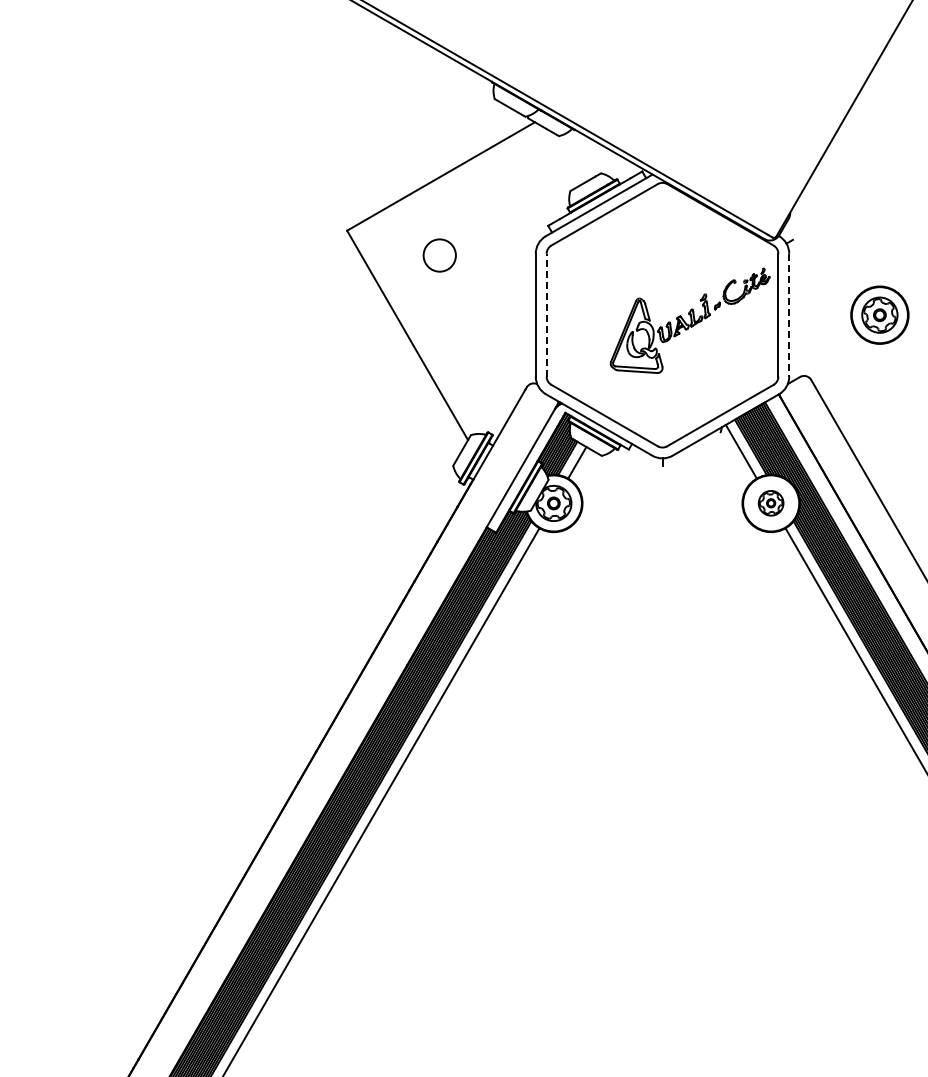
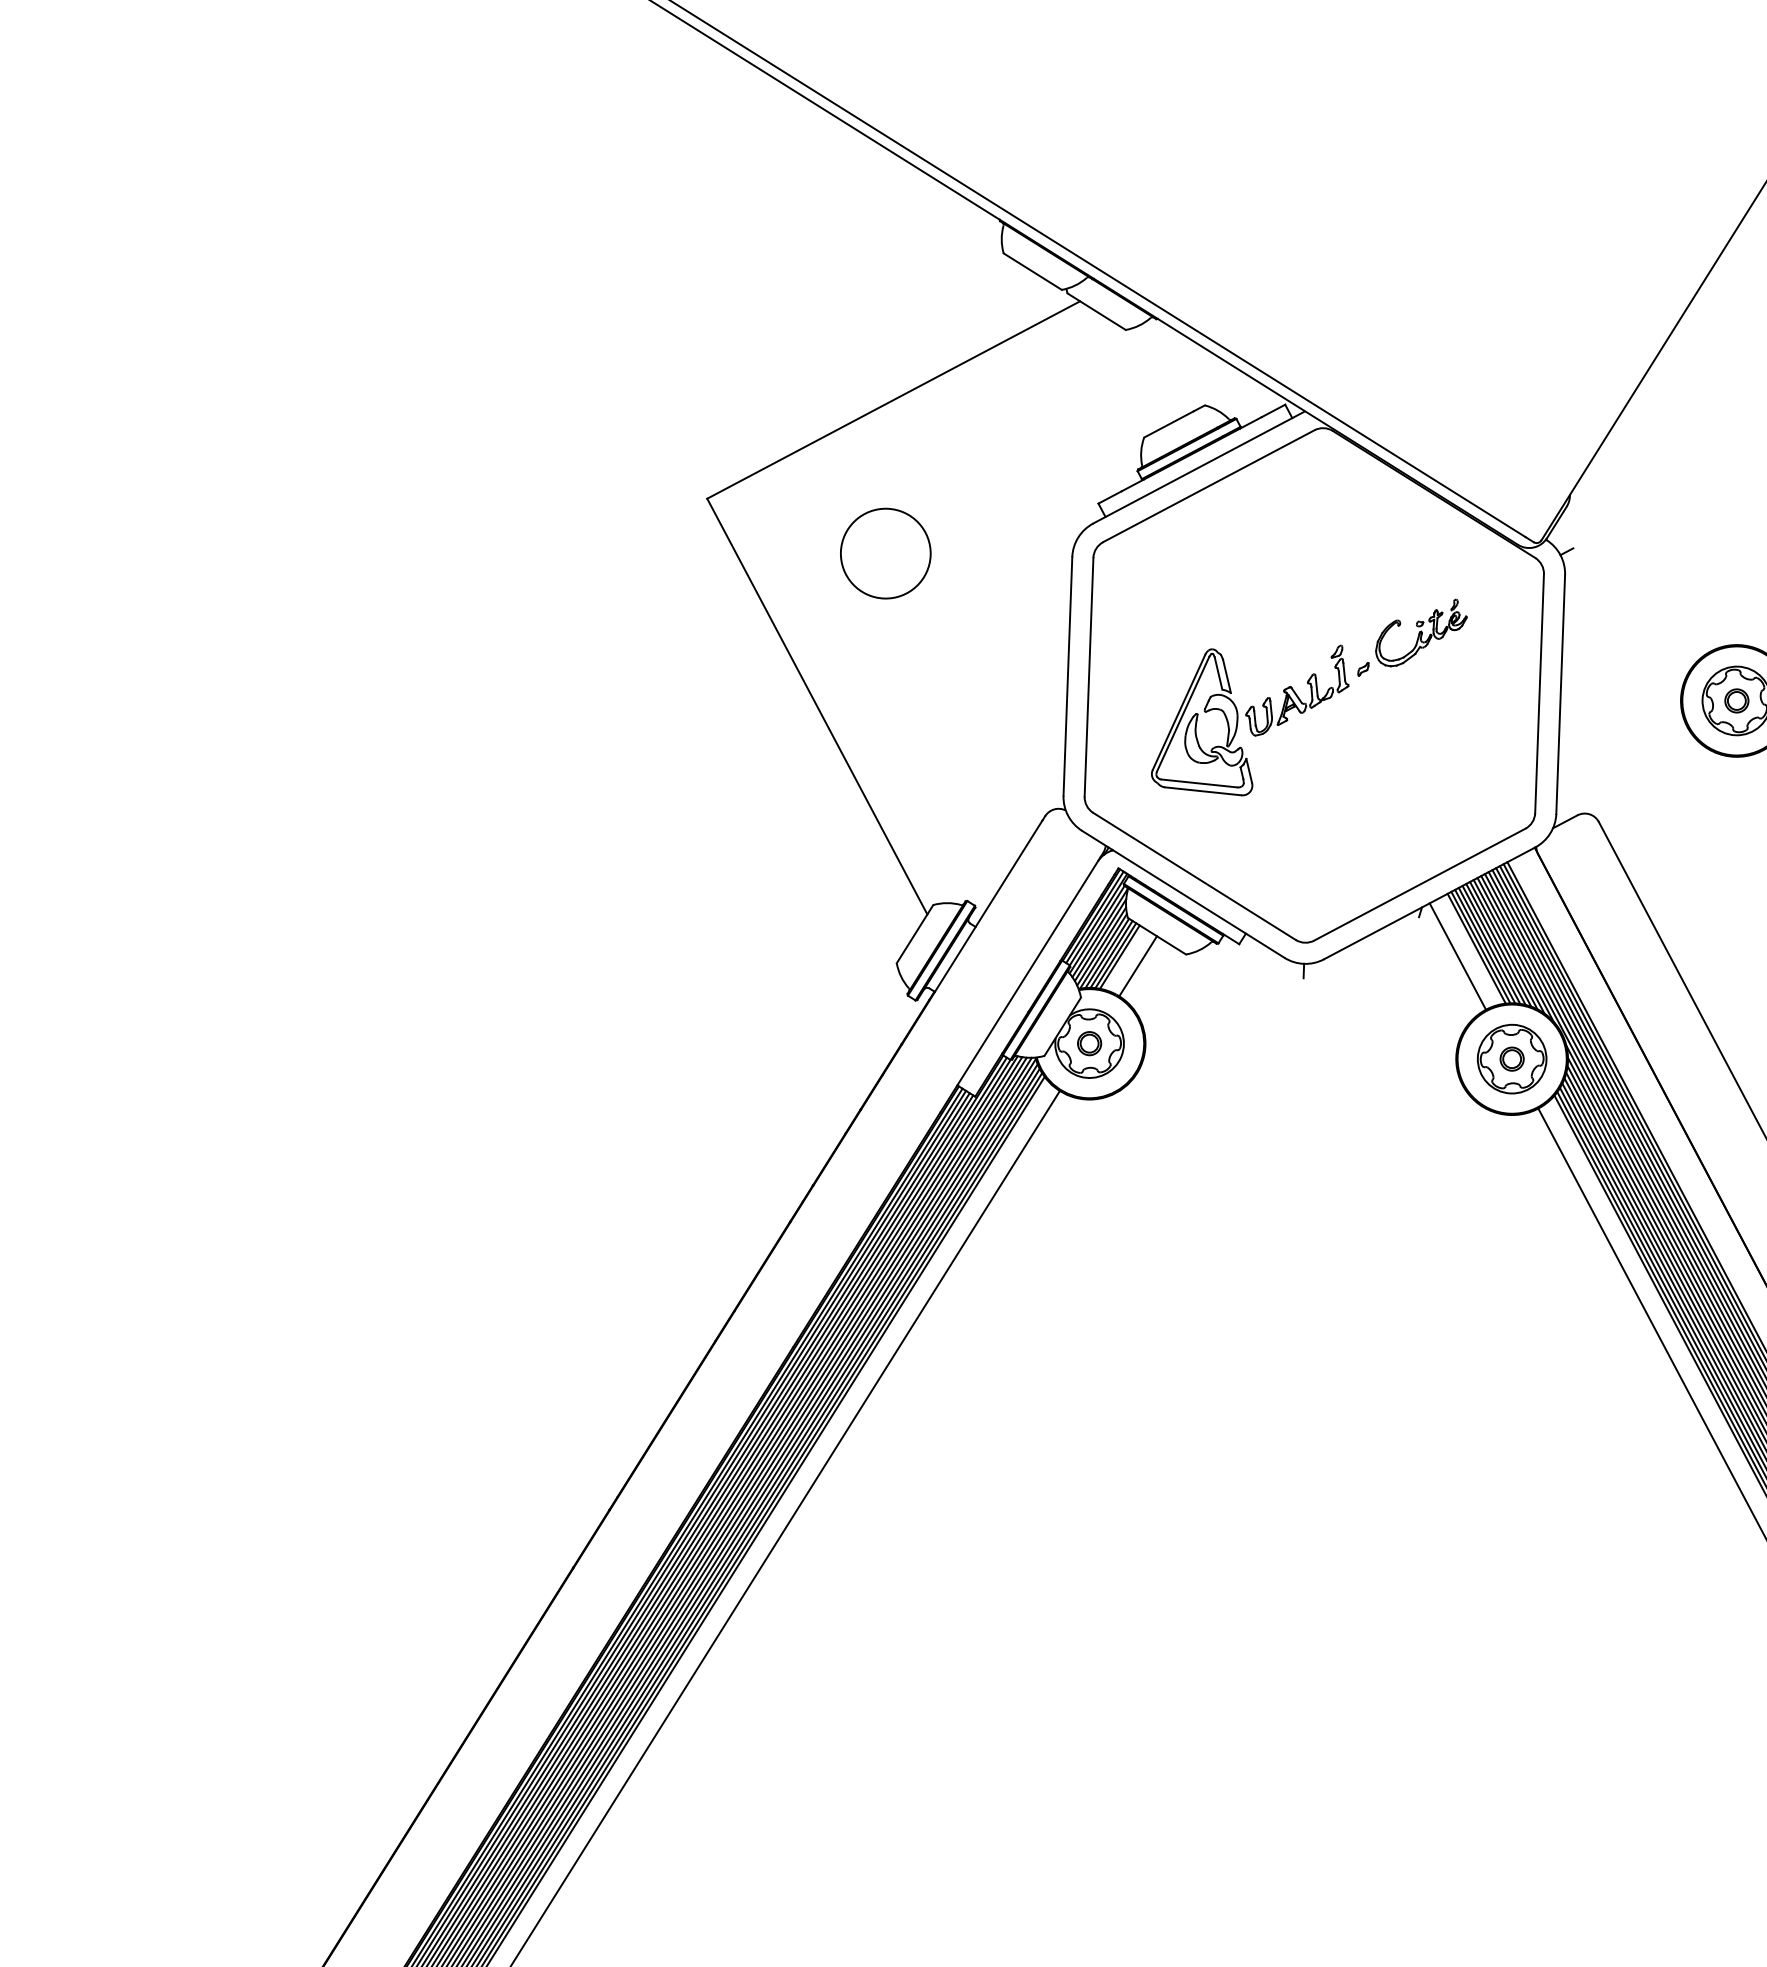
circle: (439, 255) -> (885, 553), size x1.43
line: (546, 314) -> (1088, 675), dashed -> solid
line: (789, 315) -> (1561, 695), dashed -> solid
part: (689, 320) -> (1308, 695), moved
part: (770, 502) -> (1510, 1057), size x1.43

